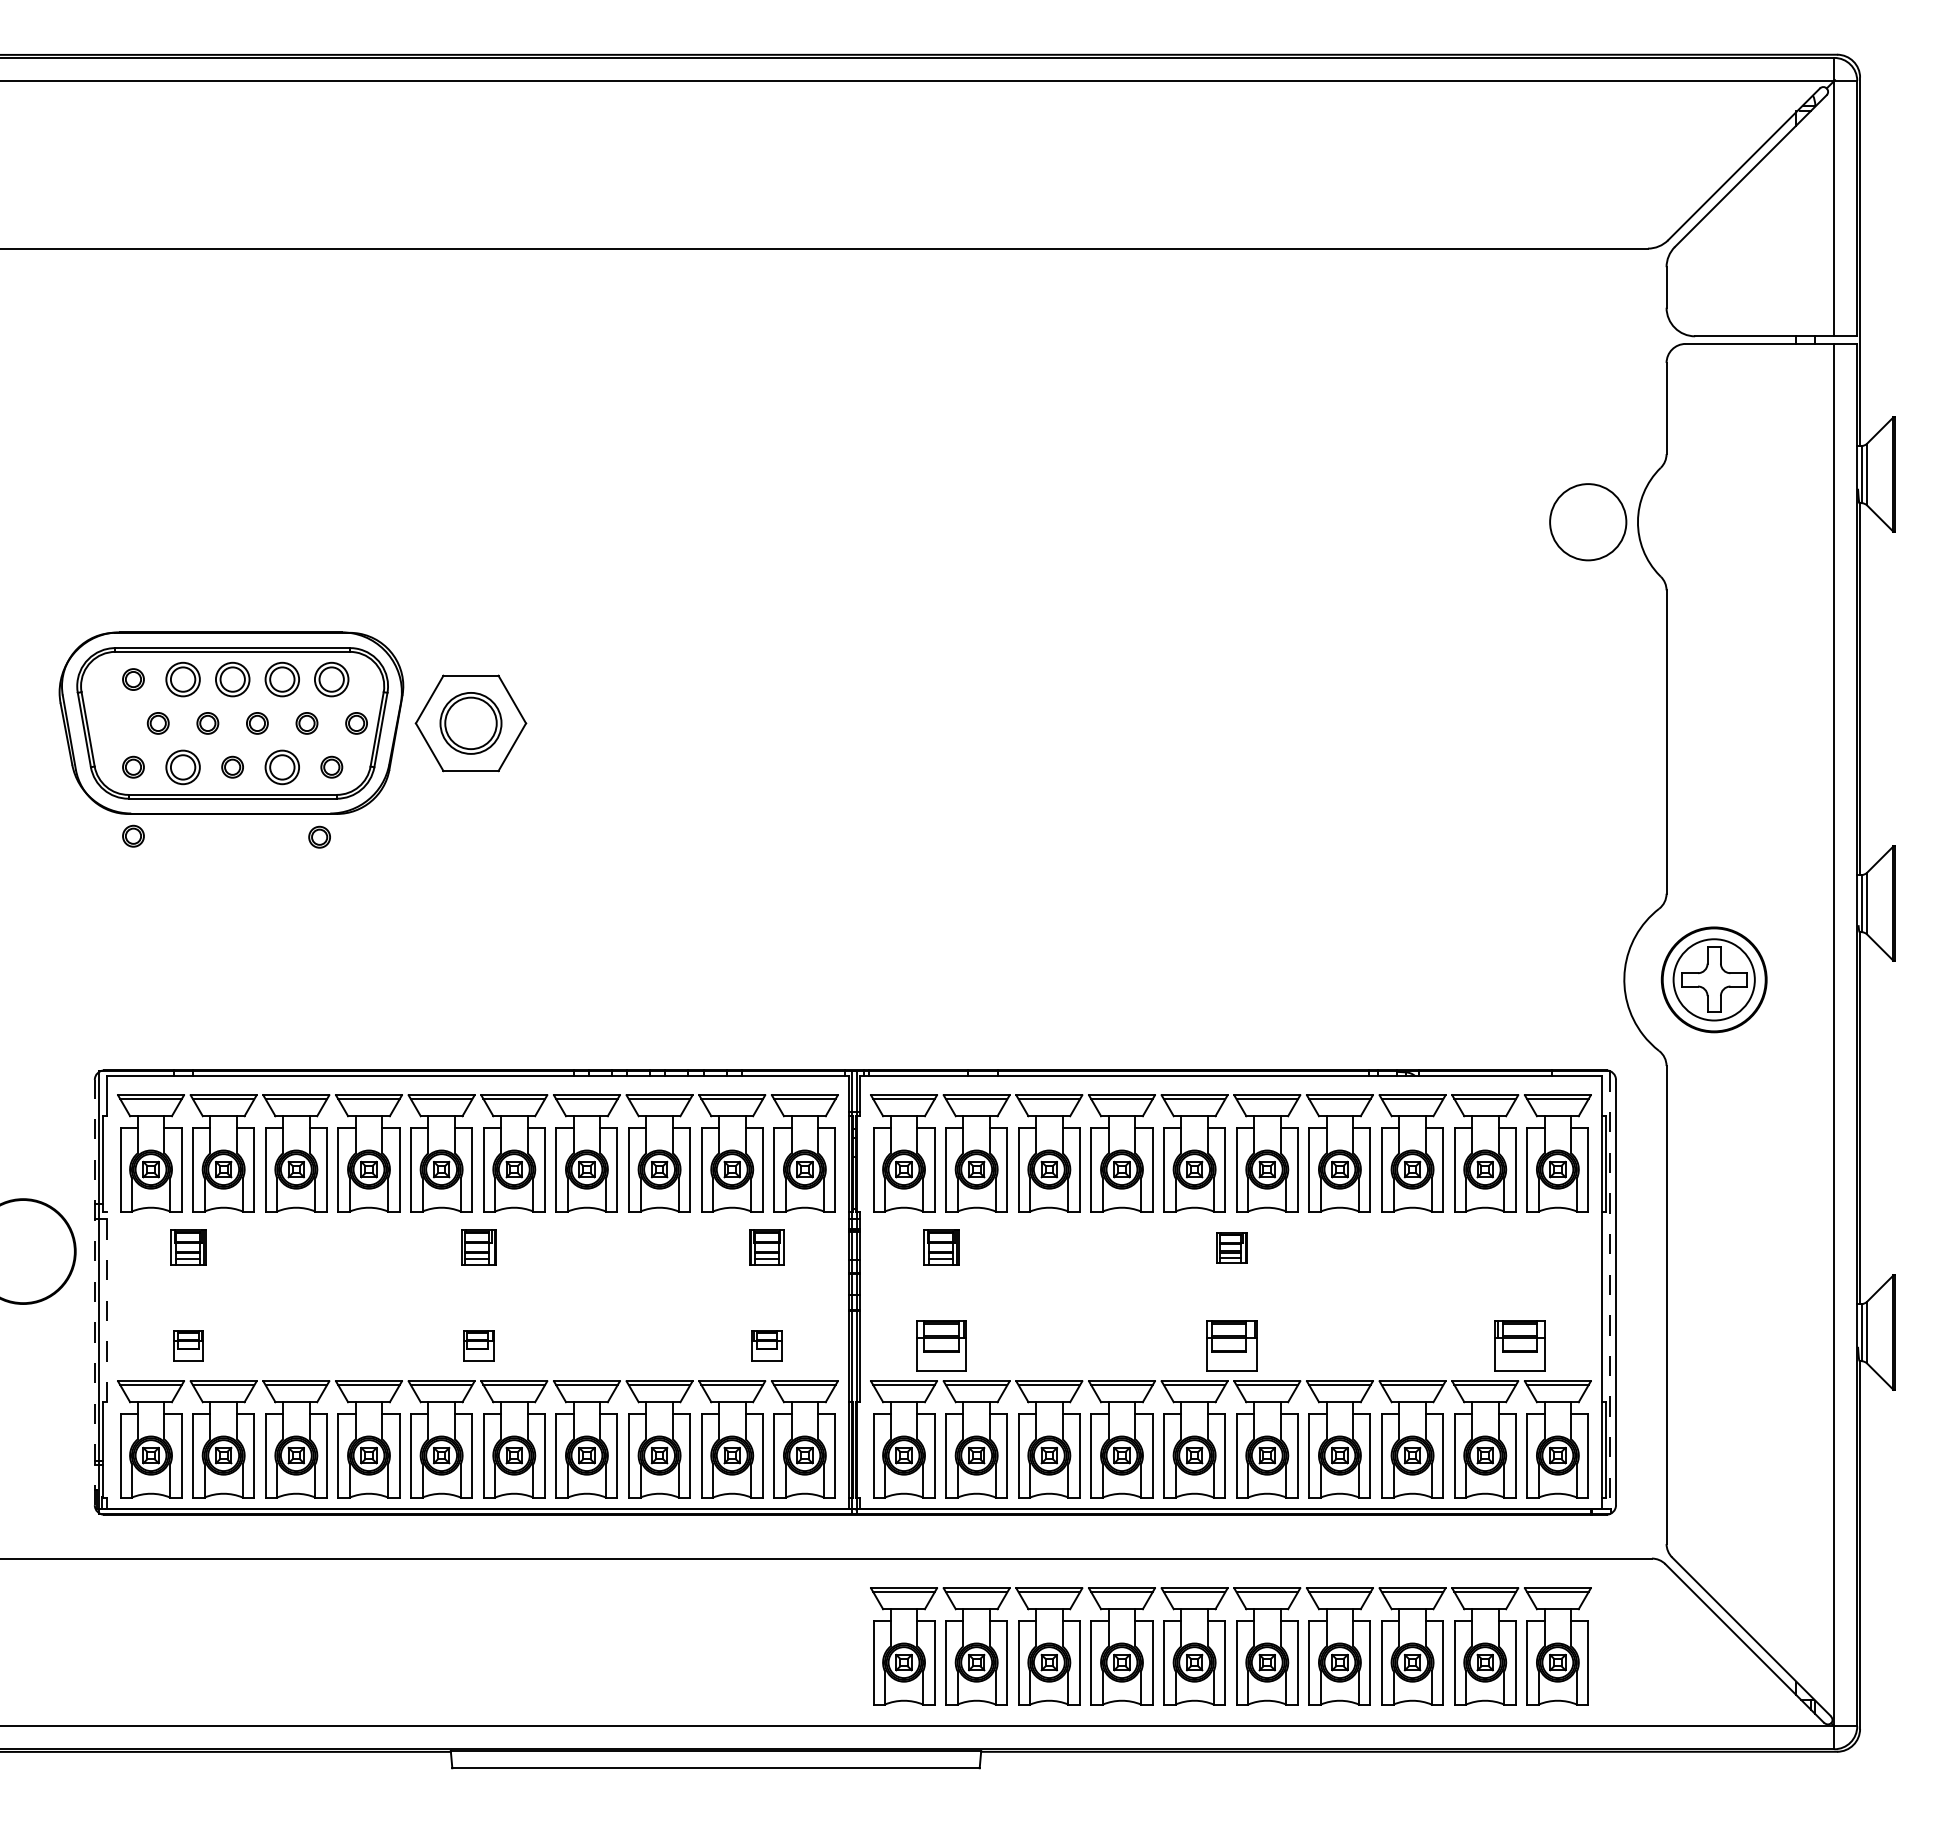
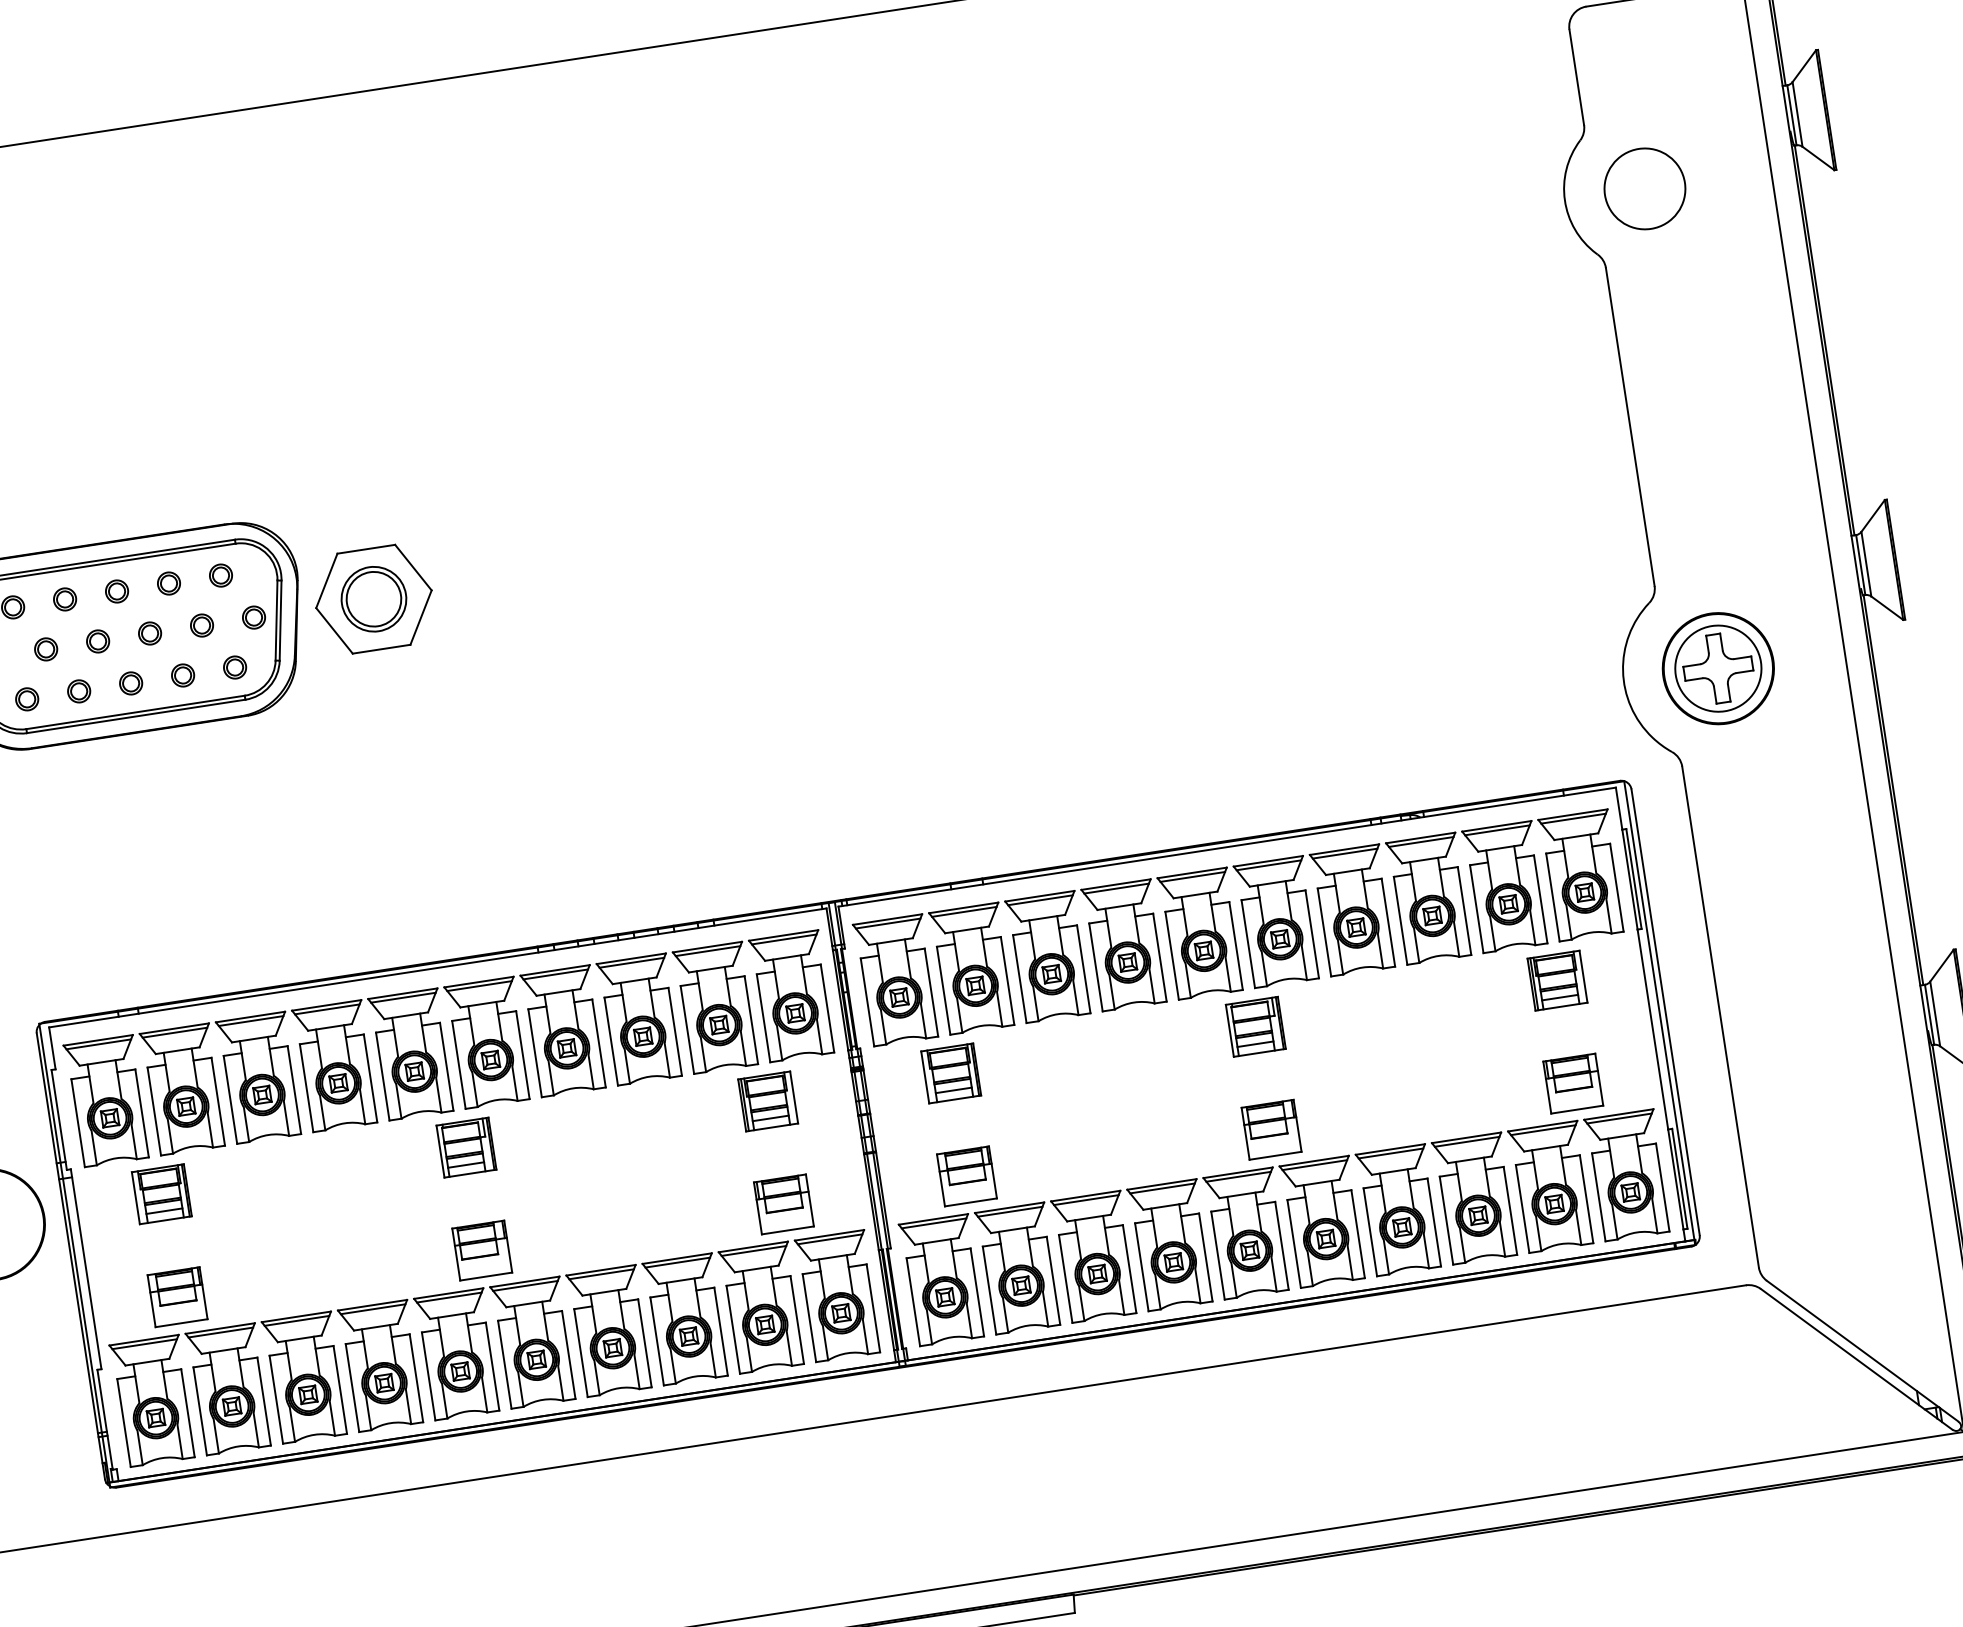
circle: (1588, 522) -> (1645, 189), moved
part: (182, 679) -> (64, 599), size x0.62
part: (232, 679) -> (116, 591), size x0.62
part: (281, 679) -> (168, 583), size x0.62
part: (331, 679) -> (220, 575), size x0.62
part: (182, 766) -> (78, 690), size x0.62
part: (281, 766) -> (182, 674), size x0.62
part: (133, 835) -> (38, 770), removed
part: (319, 836) -> (233, 742), removed
part: (188, 1247) -> (161, 1193), size x1.43
part: (478, 1247) -> (465, 1147), size x1.43
part: (766, 1247) -> (767, 1101), size x1.43
part: (941, 1247) -> (951, 1073), size x1.43
part: (1231, 1247) -> (1255, 1026), size x1.67
part: (1519, 1247) -> (1557, 980), added
line: (94, 1292) -> (70, 1256), dashed -> solid
line: (1610, 1293) -> (1659, 1014), dashed -> solid
line: (107, 1306) -> (86, 1268), dashed -> solid
part: (188, 1345) -> (177, 1296), size x1.67
part: (478, 1345) -> (481, 1250), size x1.67
part: (766, 1345) -> (783, 1203), size x1.67
part: (1230, 1646) -> (1318, 1445), removed

